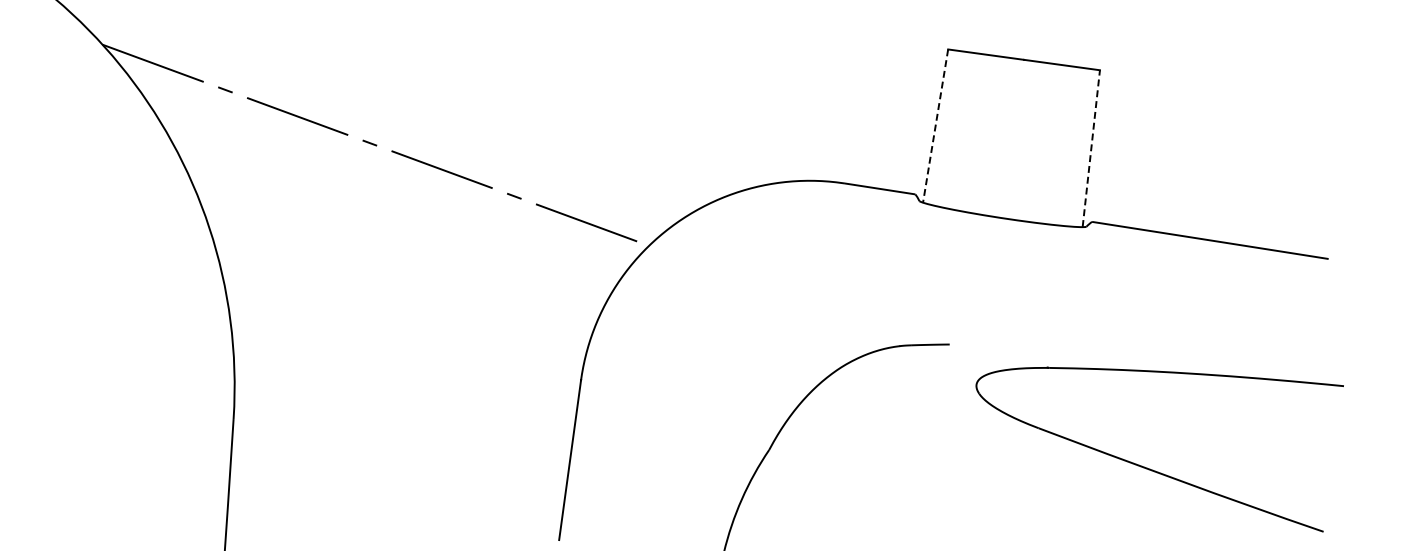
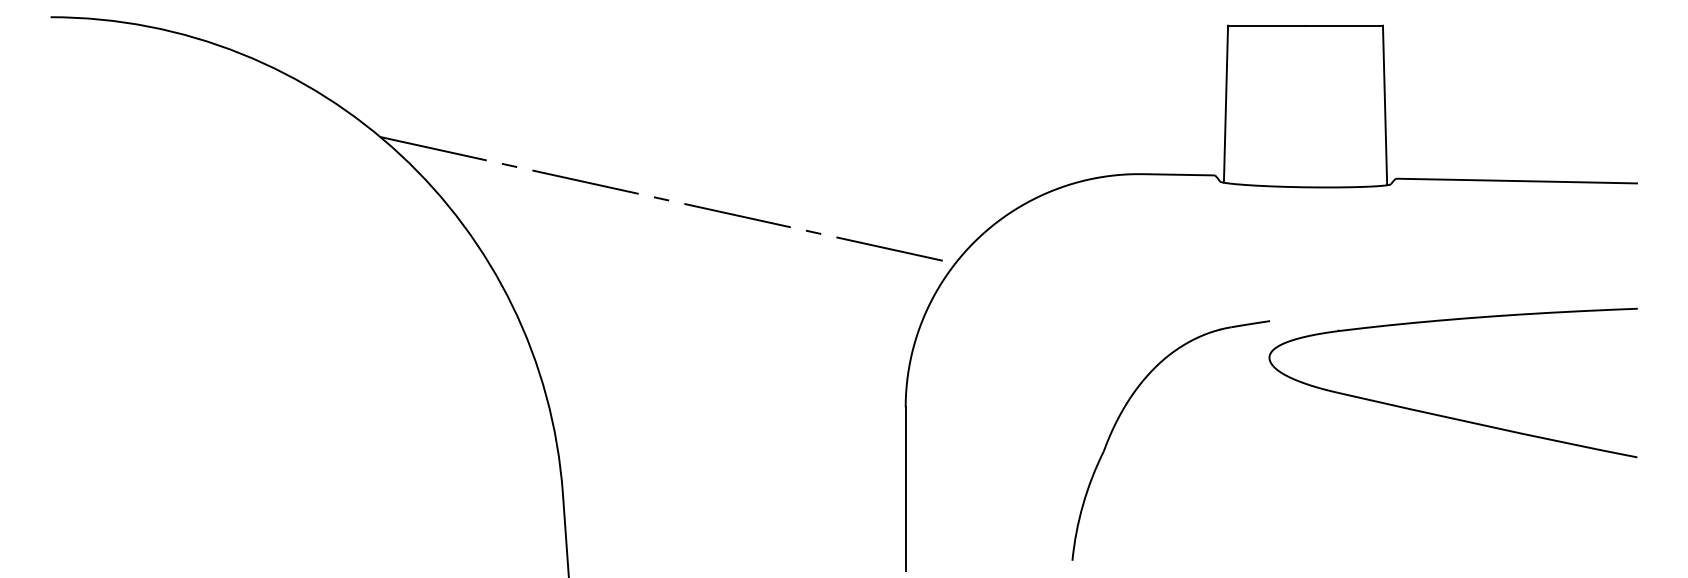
line: (935, 126) -> (1225, 104), dashed -> solid
line: (1091, 148) -> (1385, 105), dashed -> solid
part: (1140, 464) -> (1444, 415), moved

